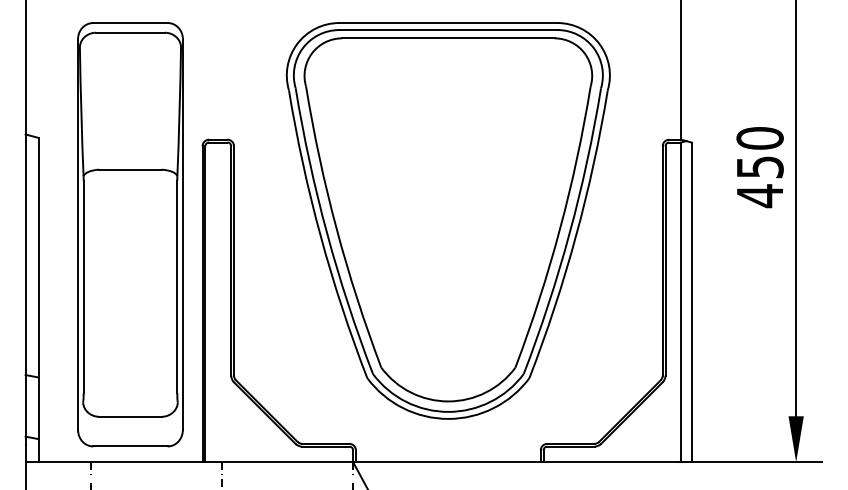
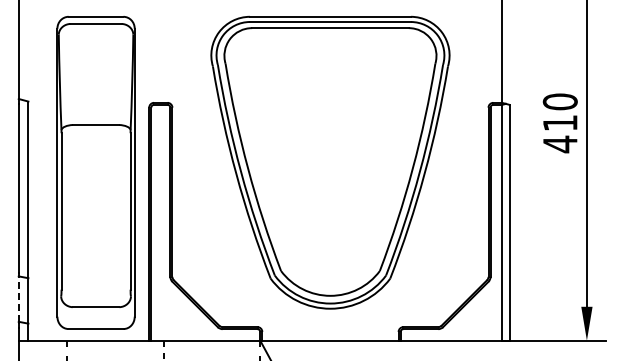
text: (760, 167) -> (560, 123), 450 -> 410
line: (25, 406) -> (18, 299), solid -> dashed

